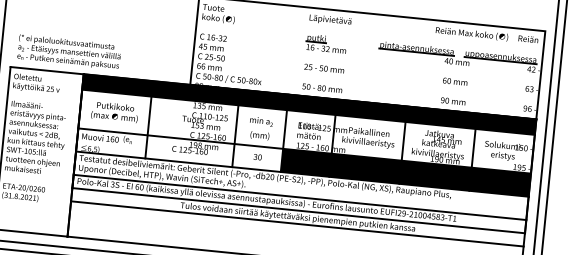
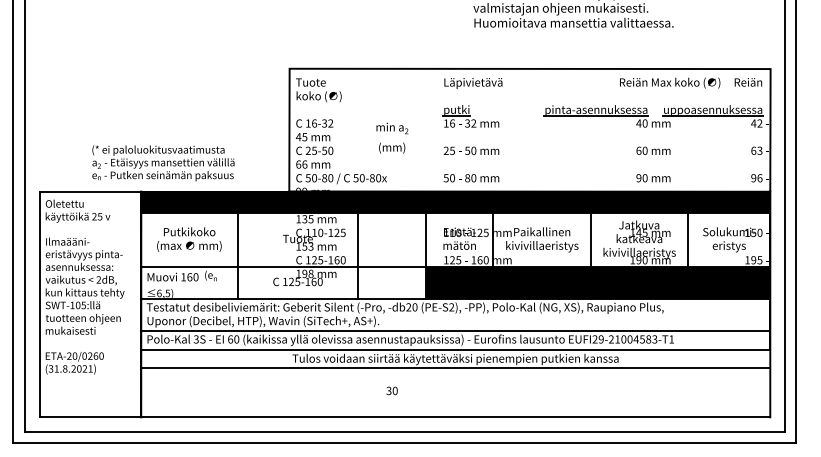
text: (69, 52) -> (163, 163), moved
text: (260, 128) -> (392, 137), moved
text: (257, 156) -> (391, 390), moved

